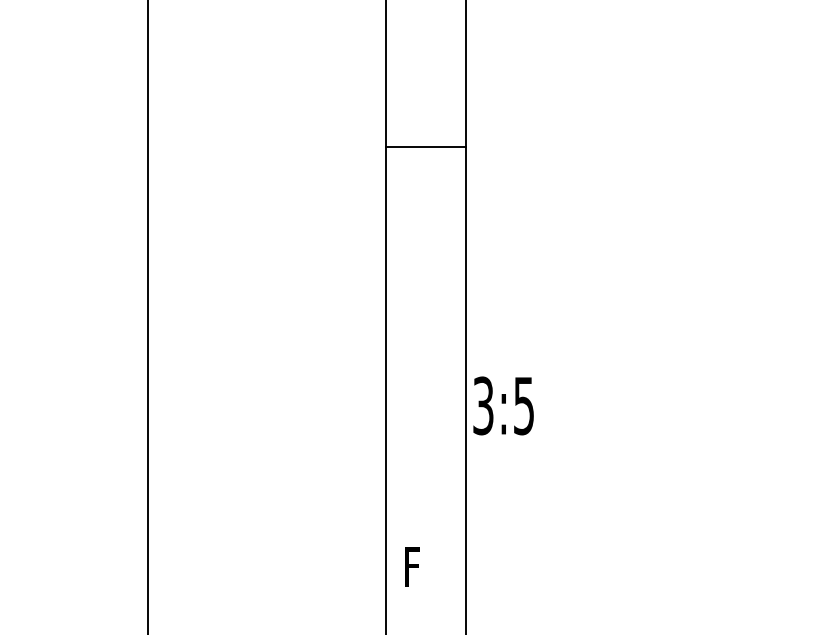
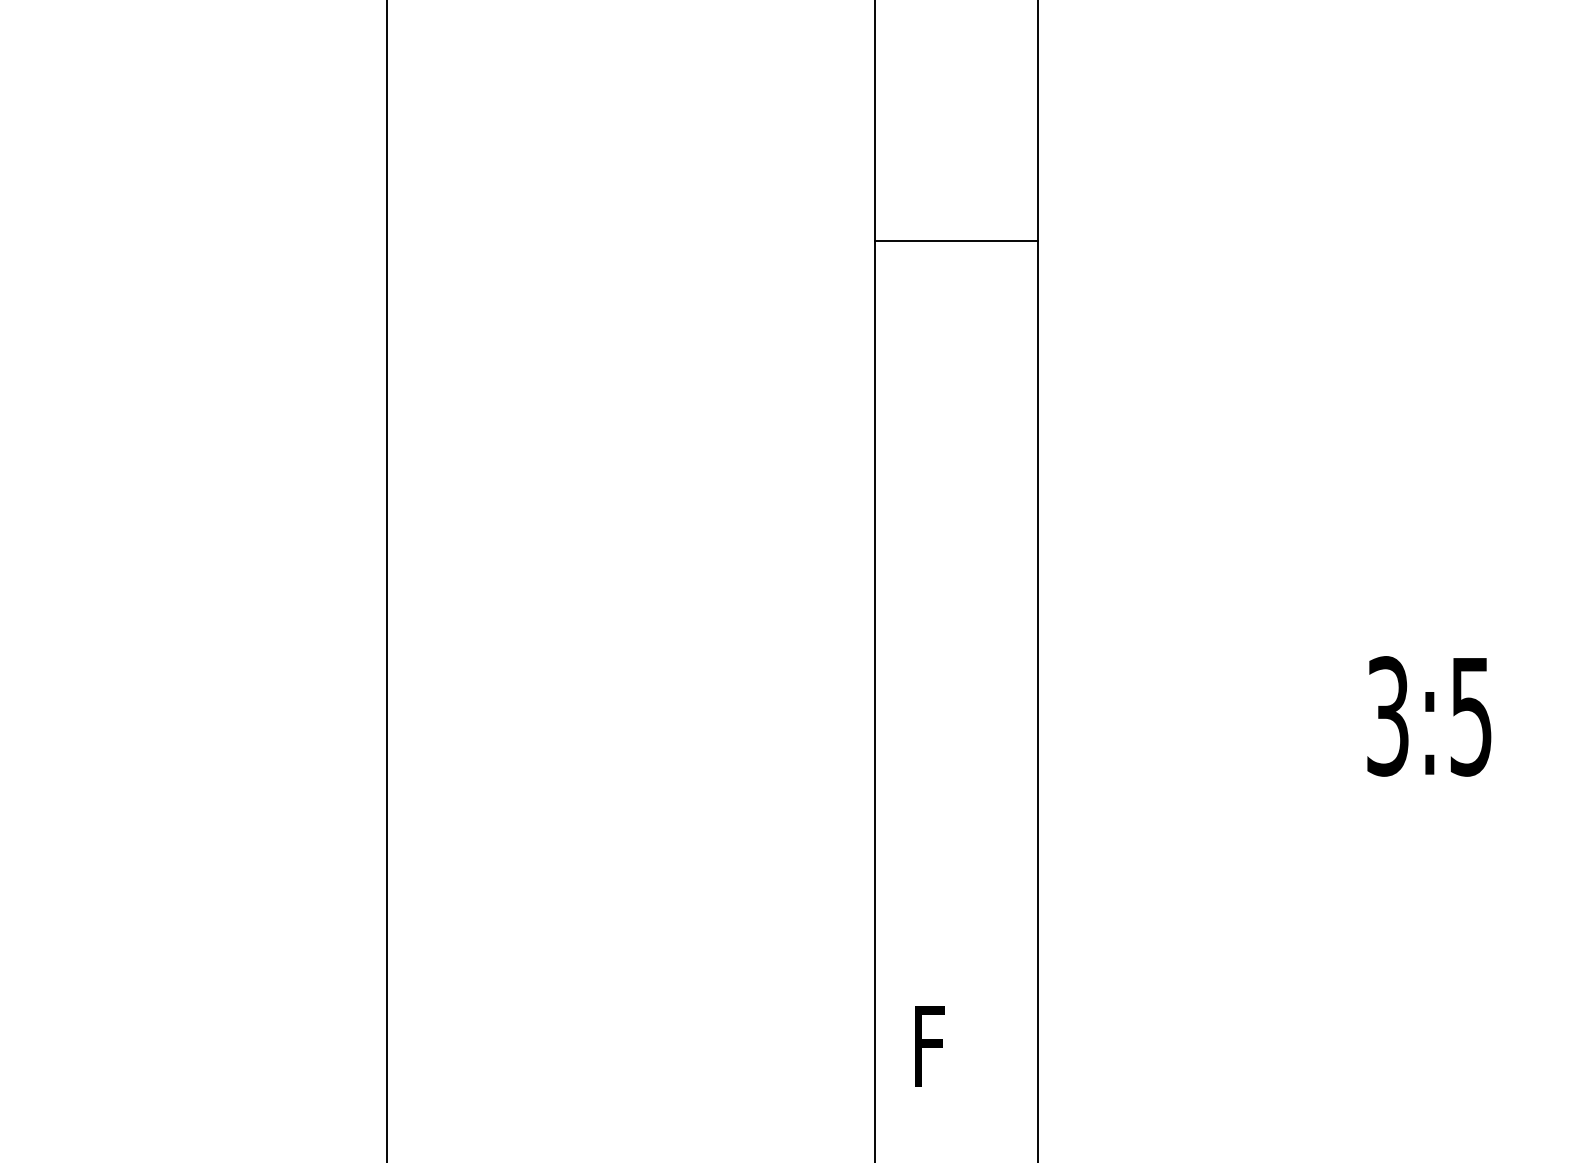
line: (425, 146) -> (956, 240), moved
text: (503, 405) -> (1429, 715), moved

